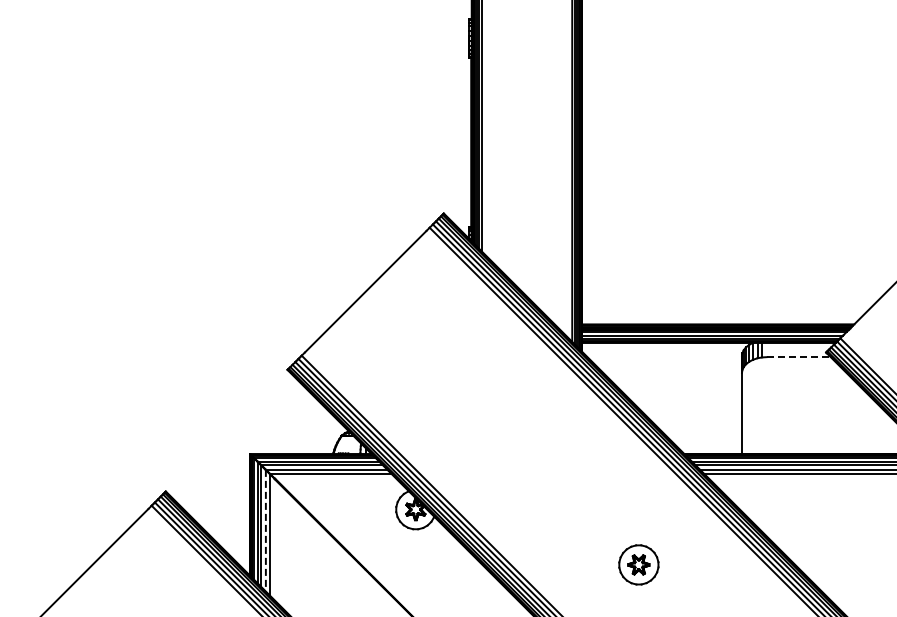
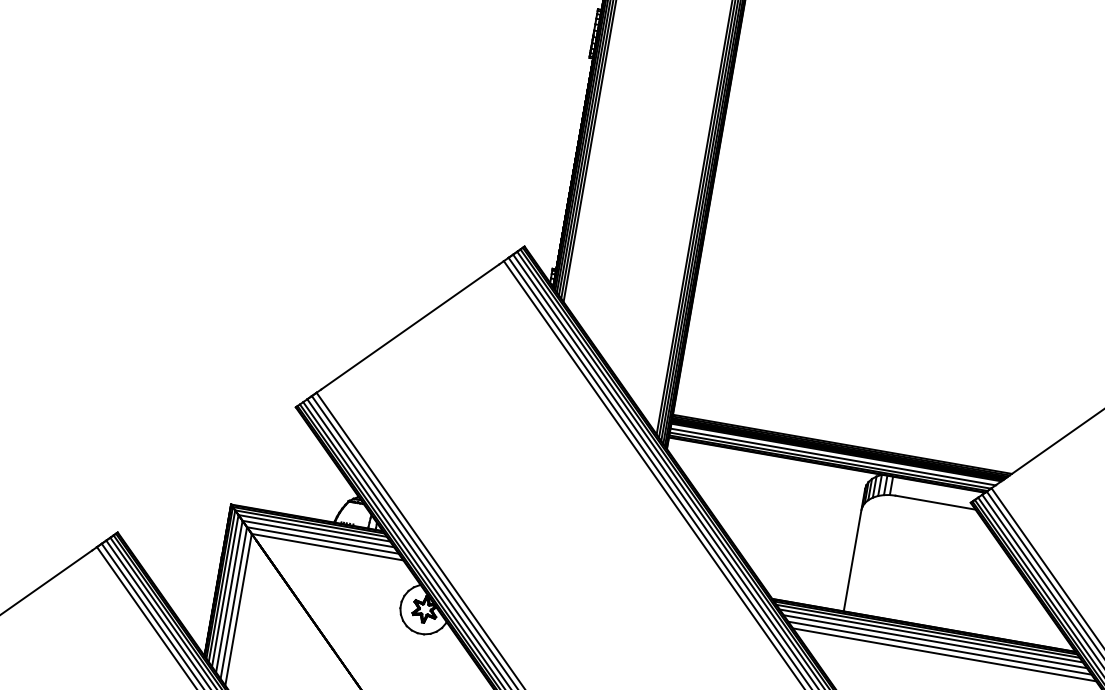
line: (799, 357) -> (936, 503), dashed -> solid
line: (265, 530) -> (233, 602), dashed -> solid

